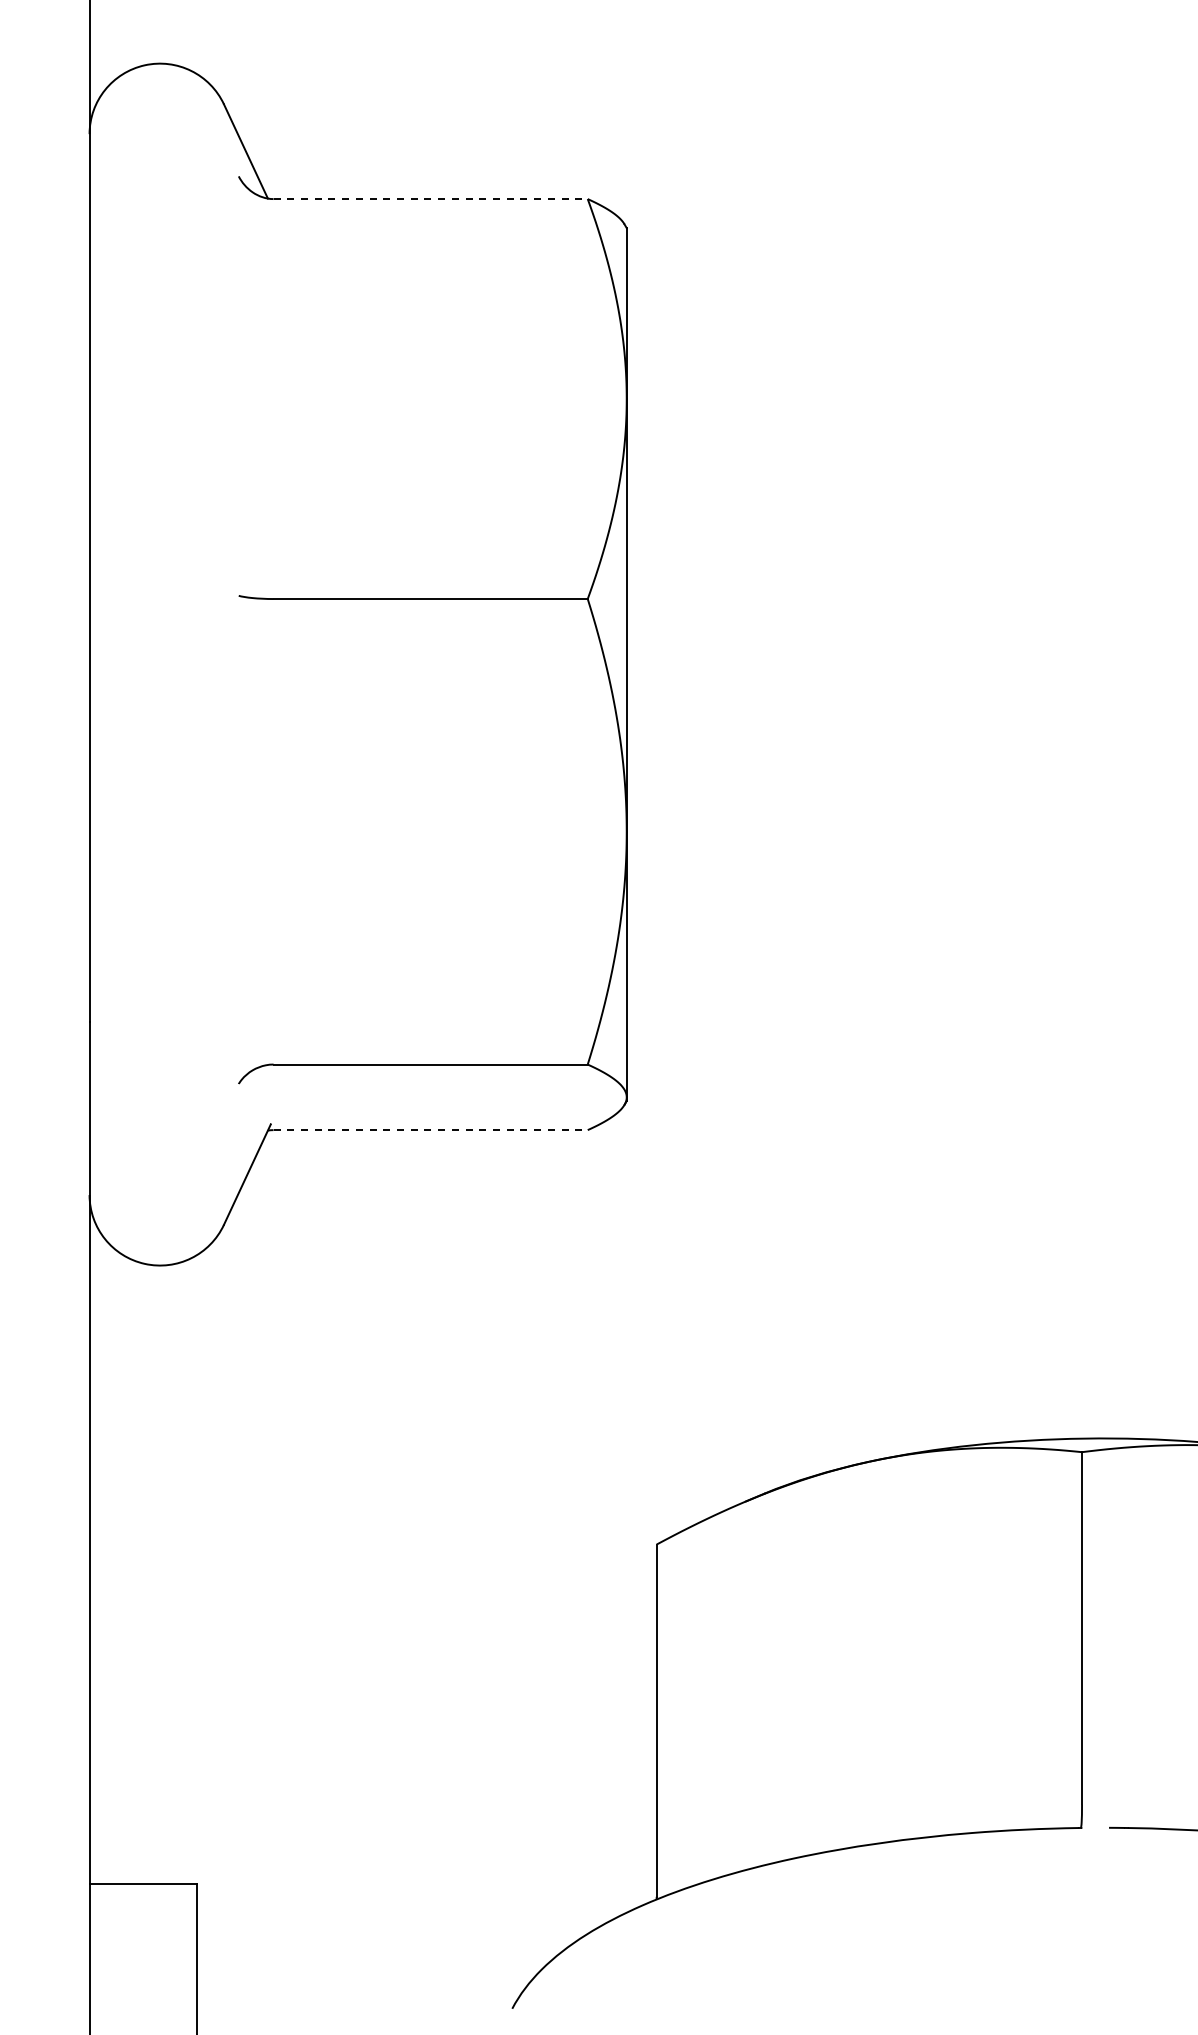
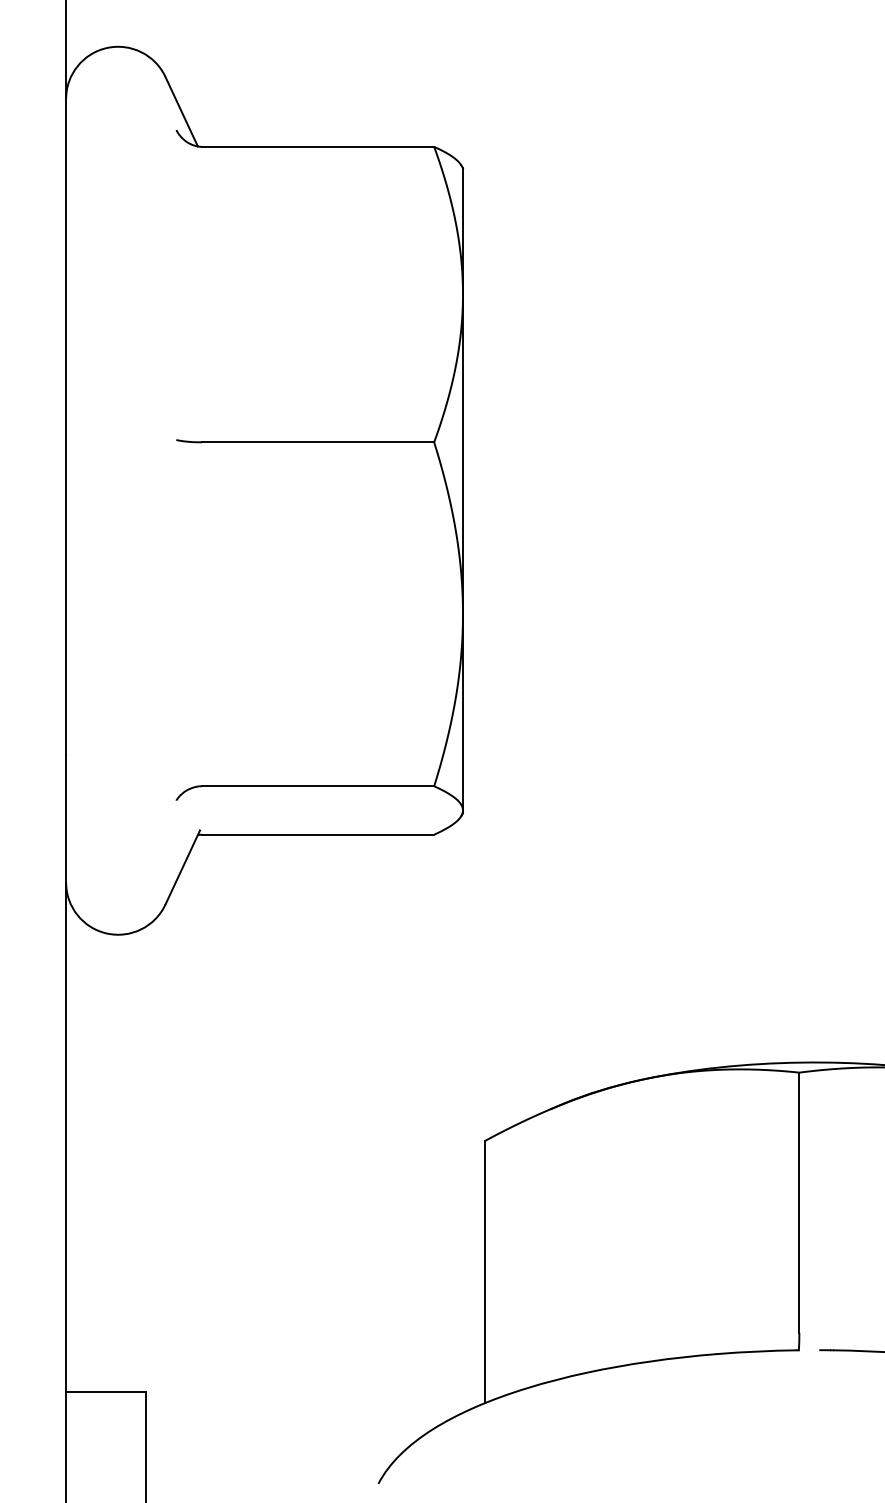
line: (431, 199) -> (318, 147), dashed -> solid
line: (431, 1130) -> (318, 834), dashed -> solid

